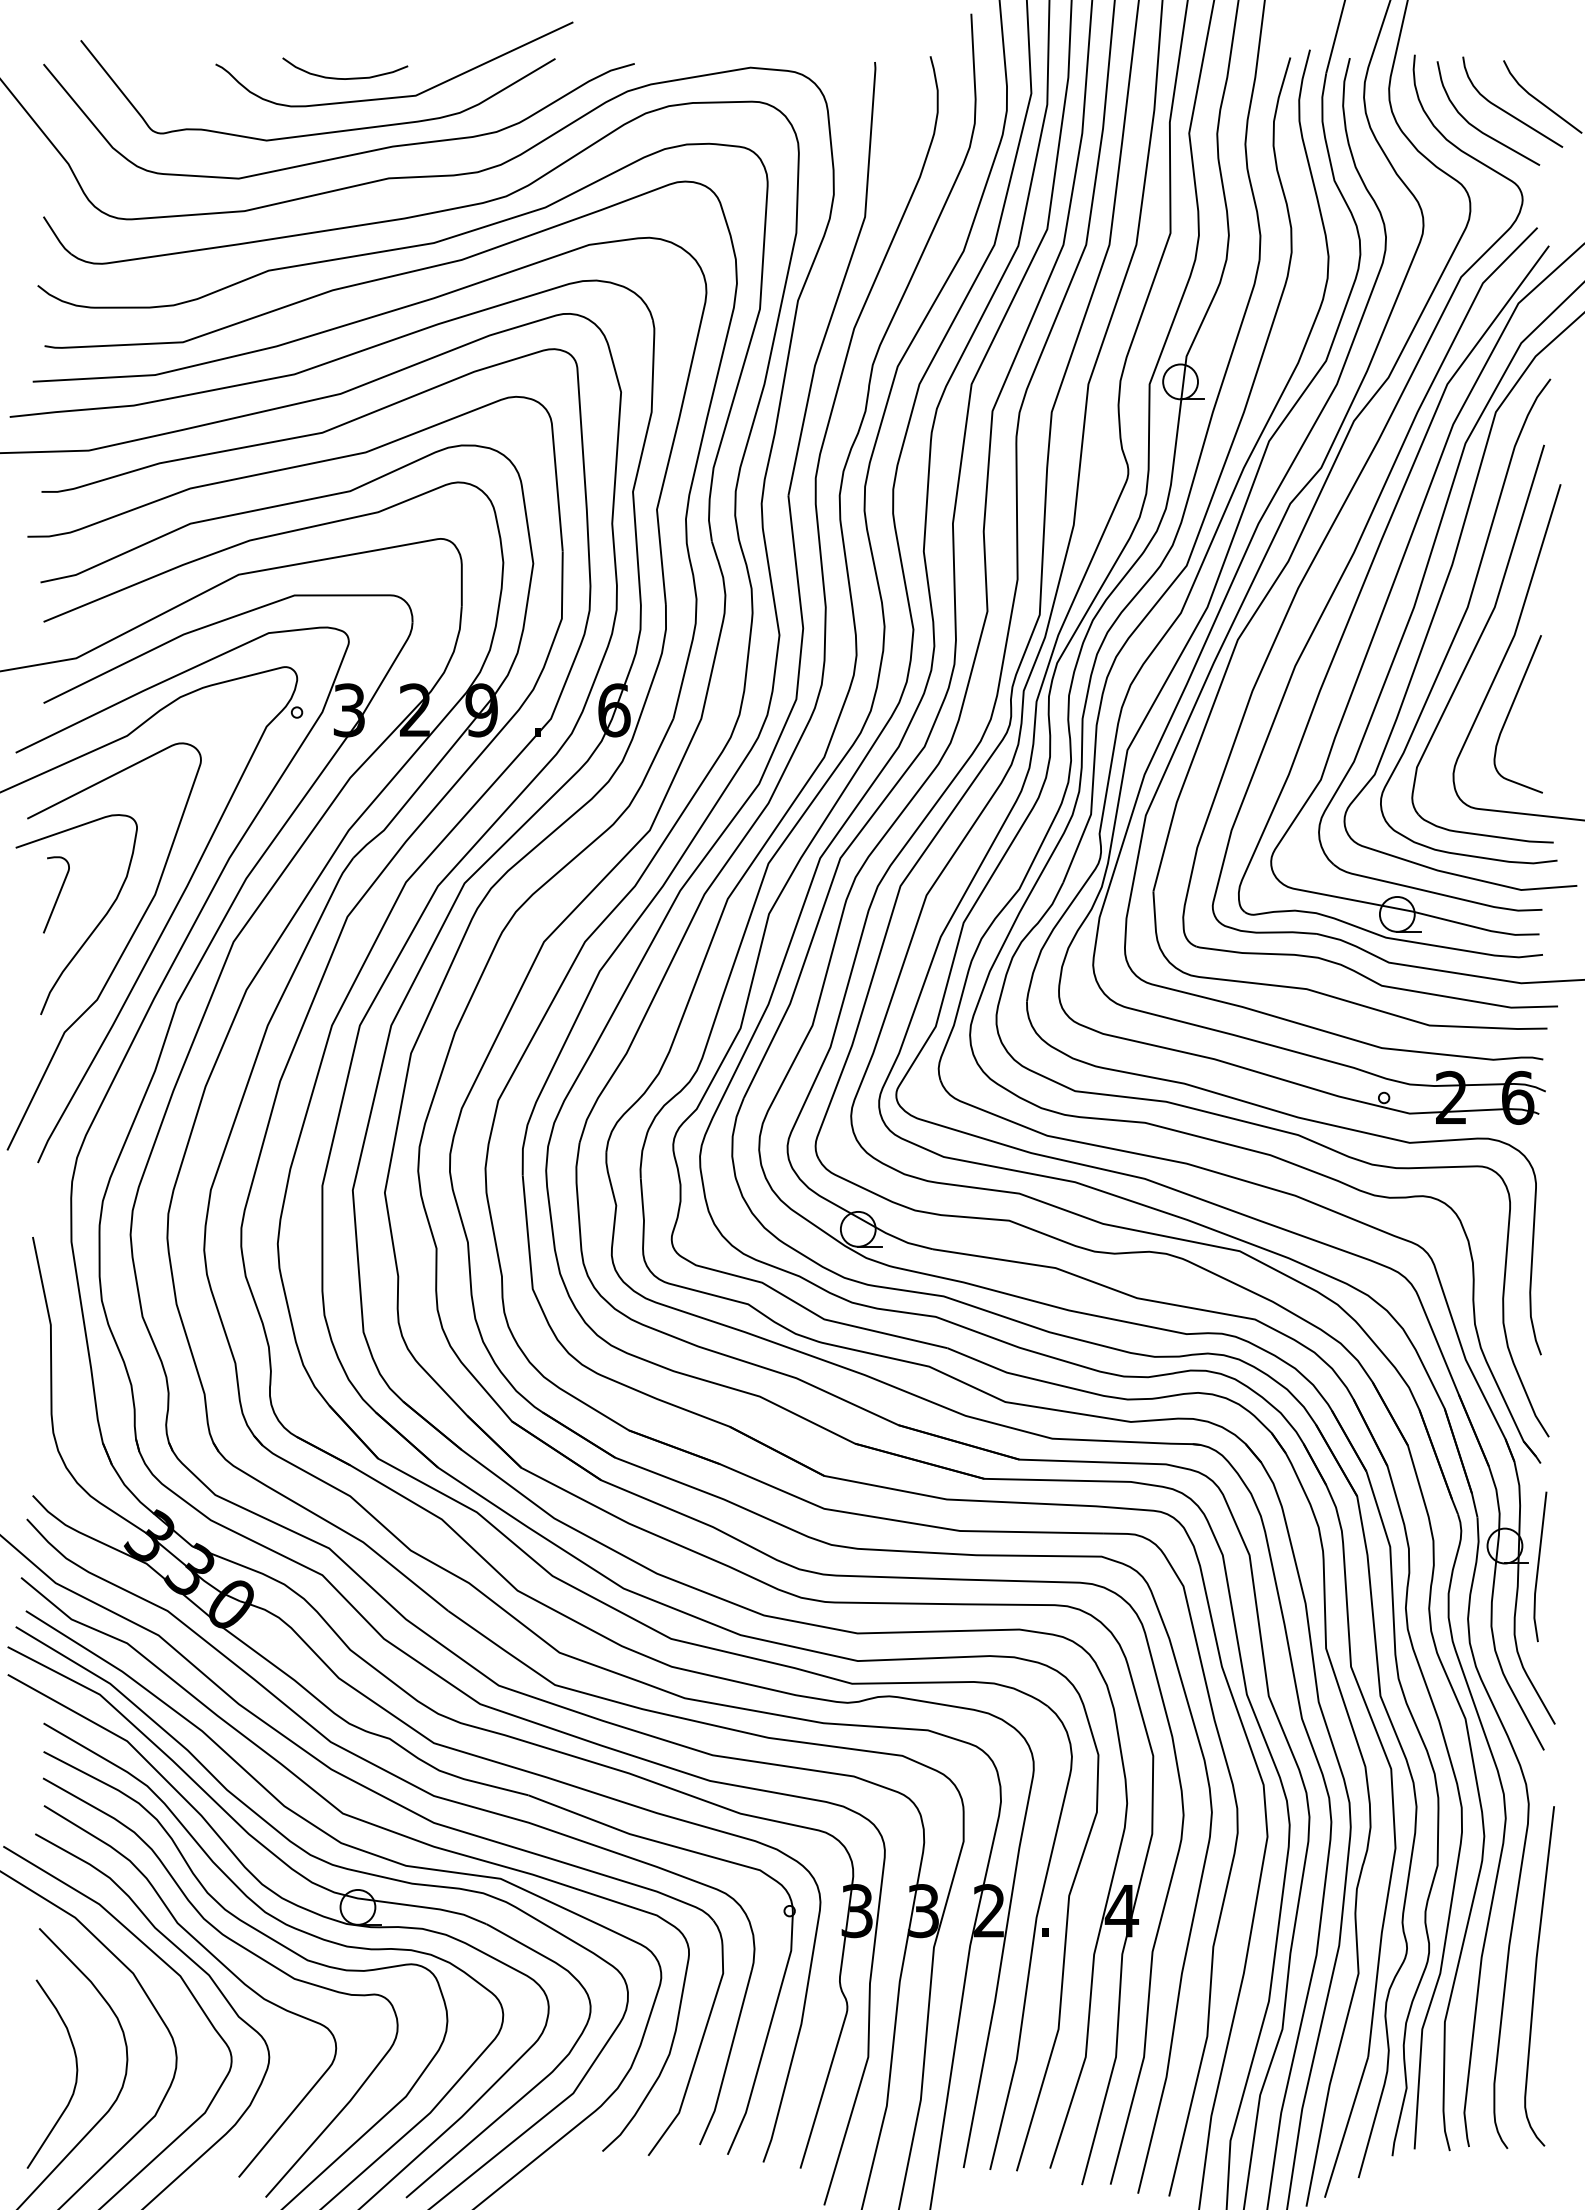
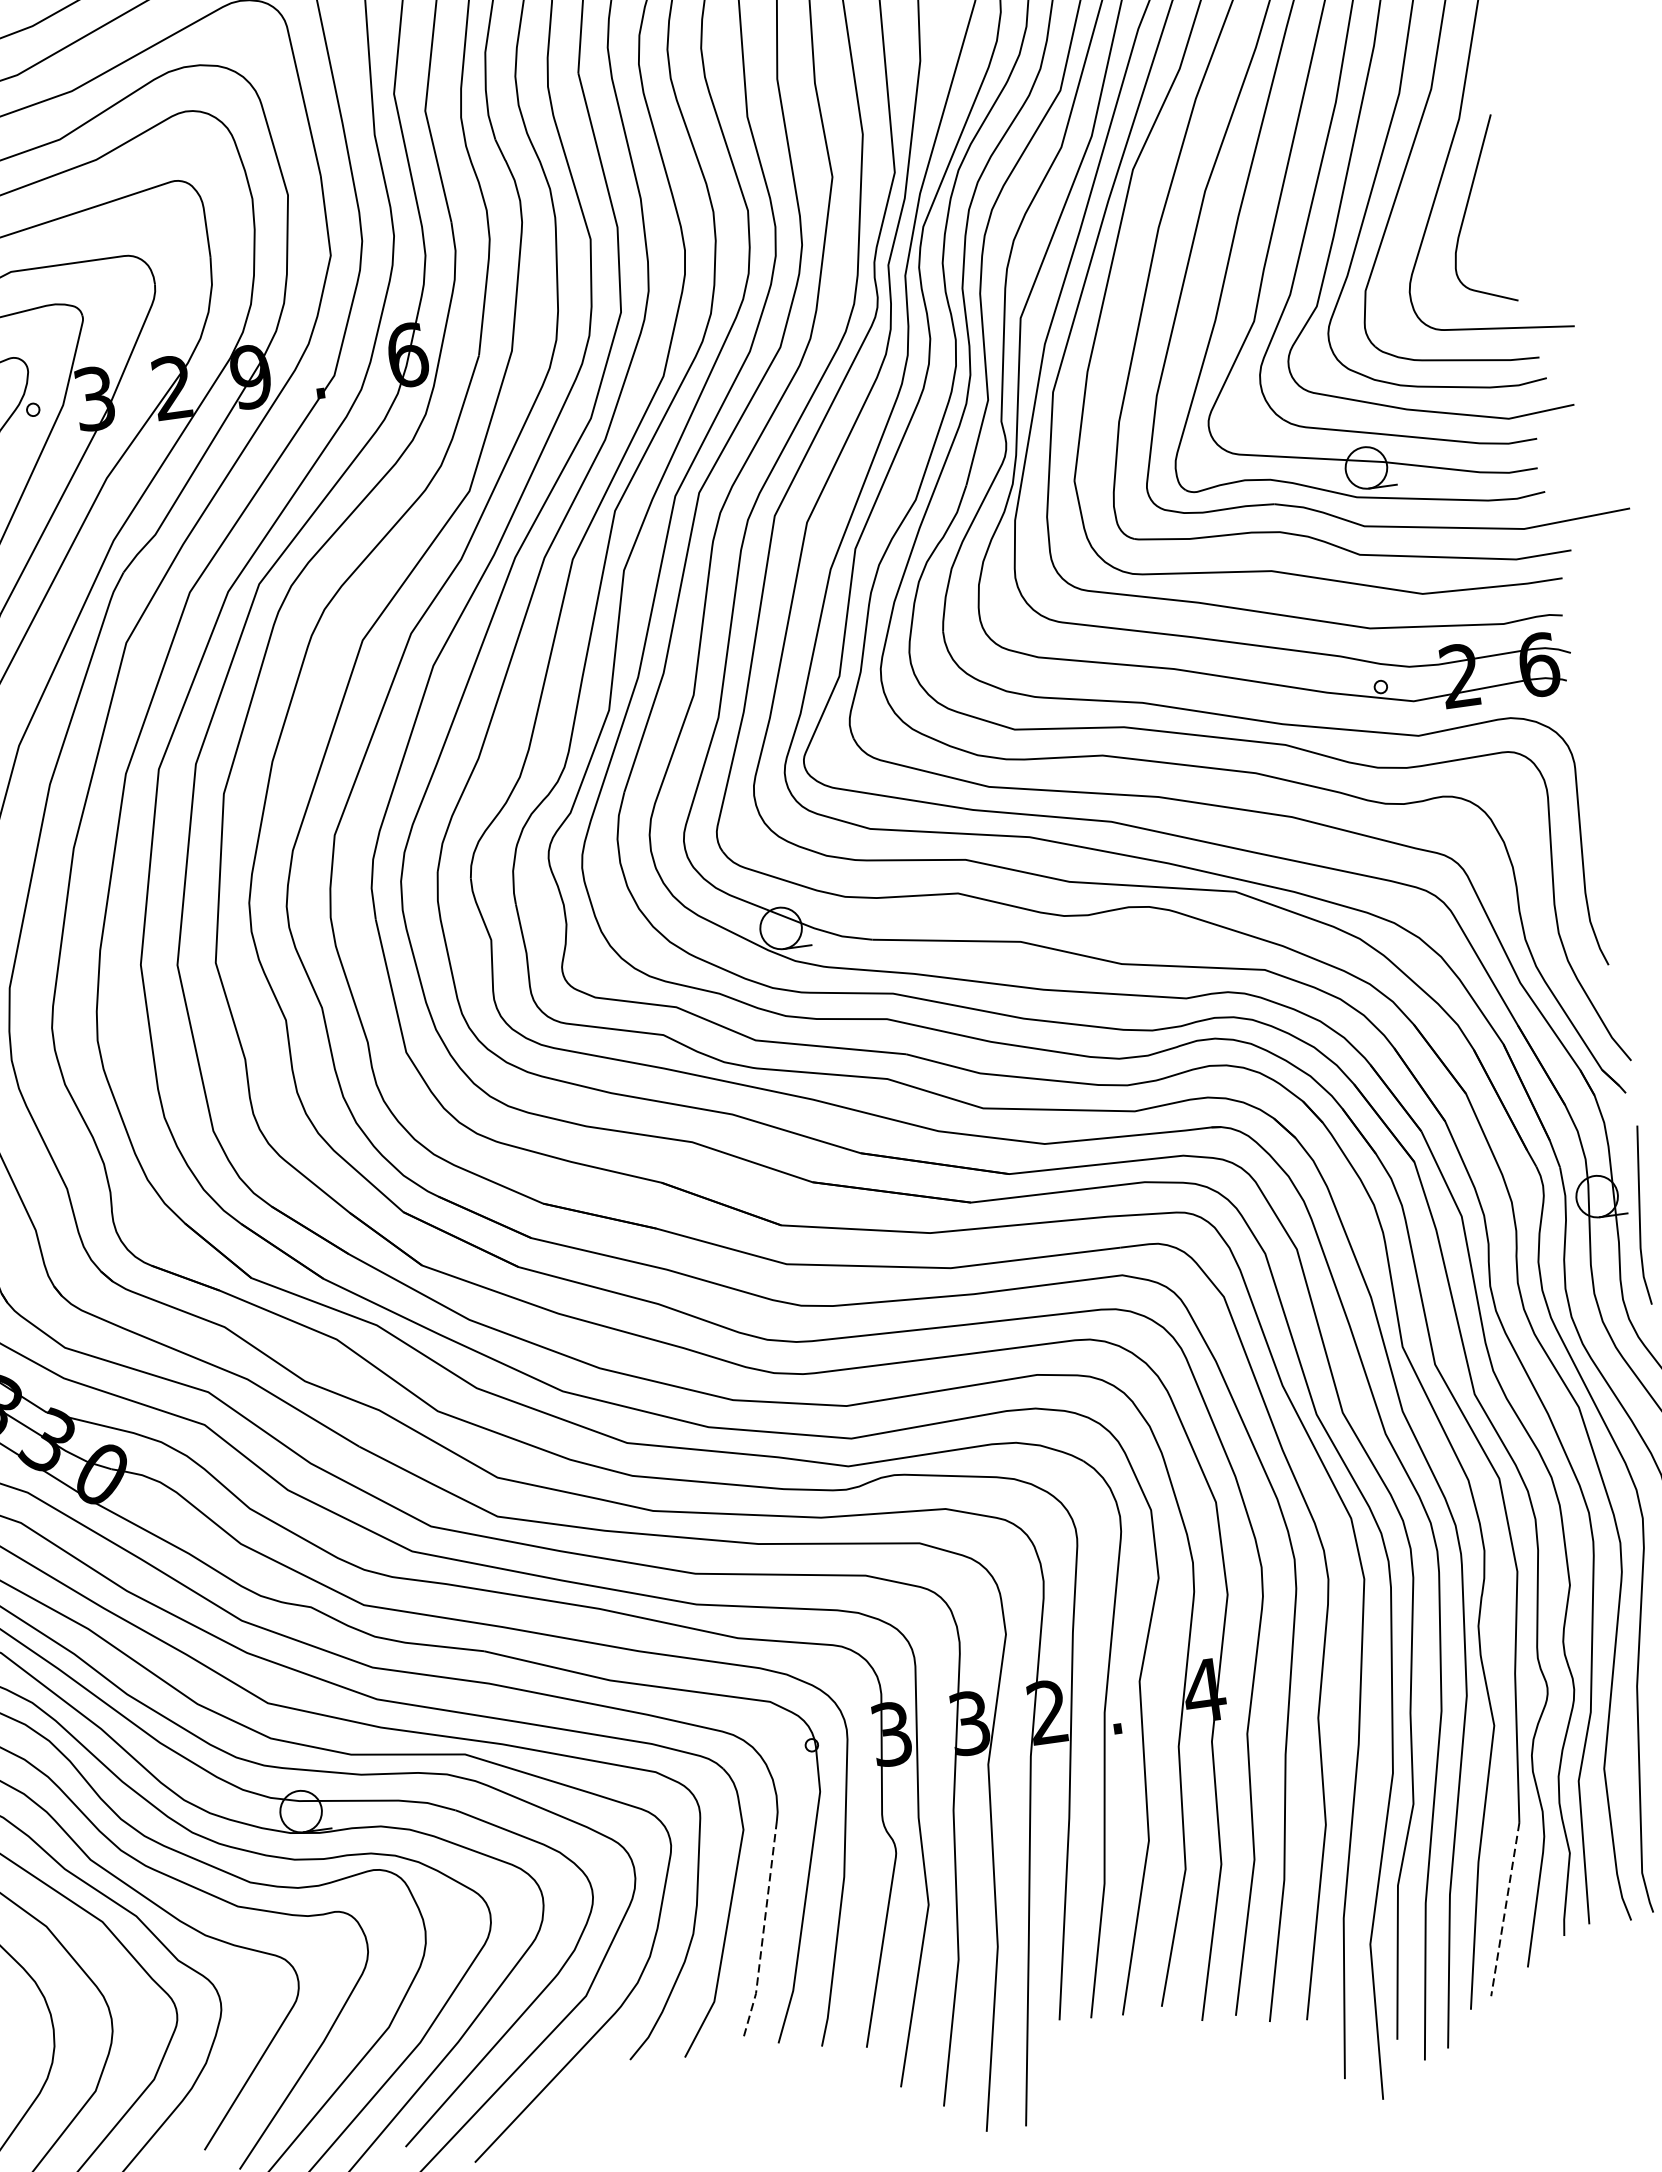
line: (728, 2059) -> (763, 1930), solid -> dashed
line: (1346, 2127) -> (1505, 1909), solid -> dashed

